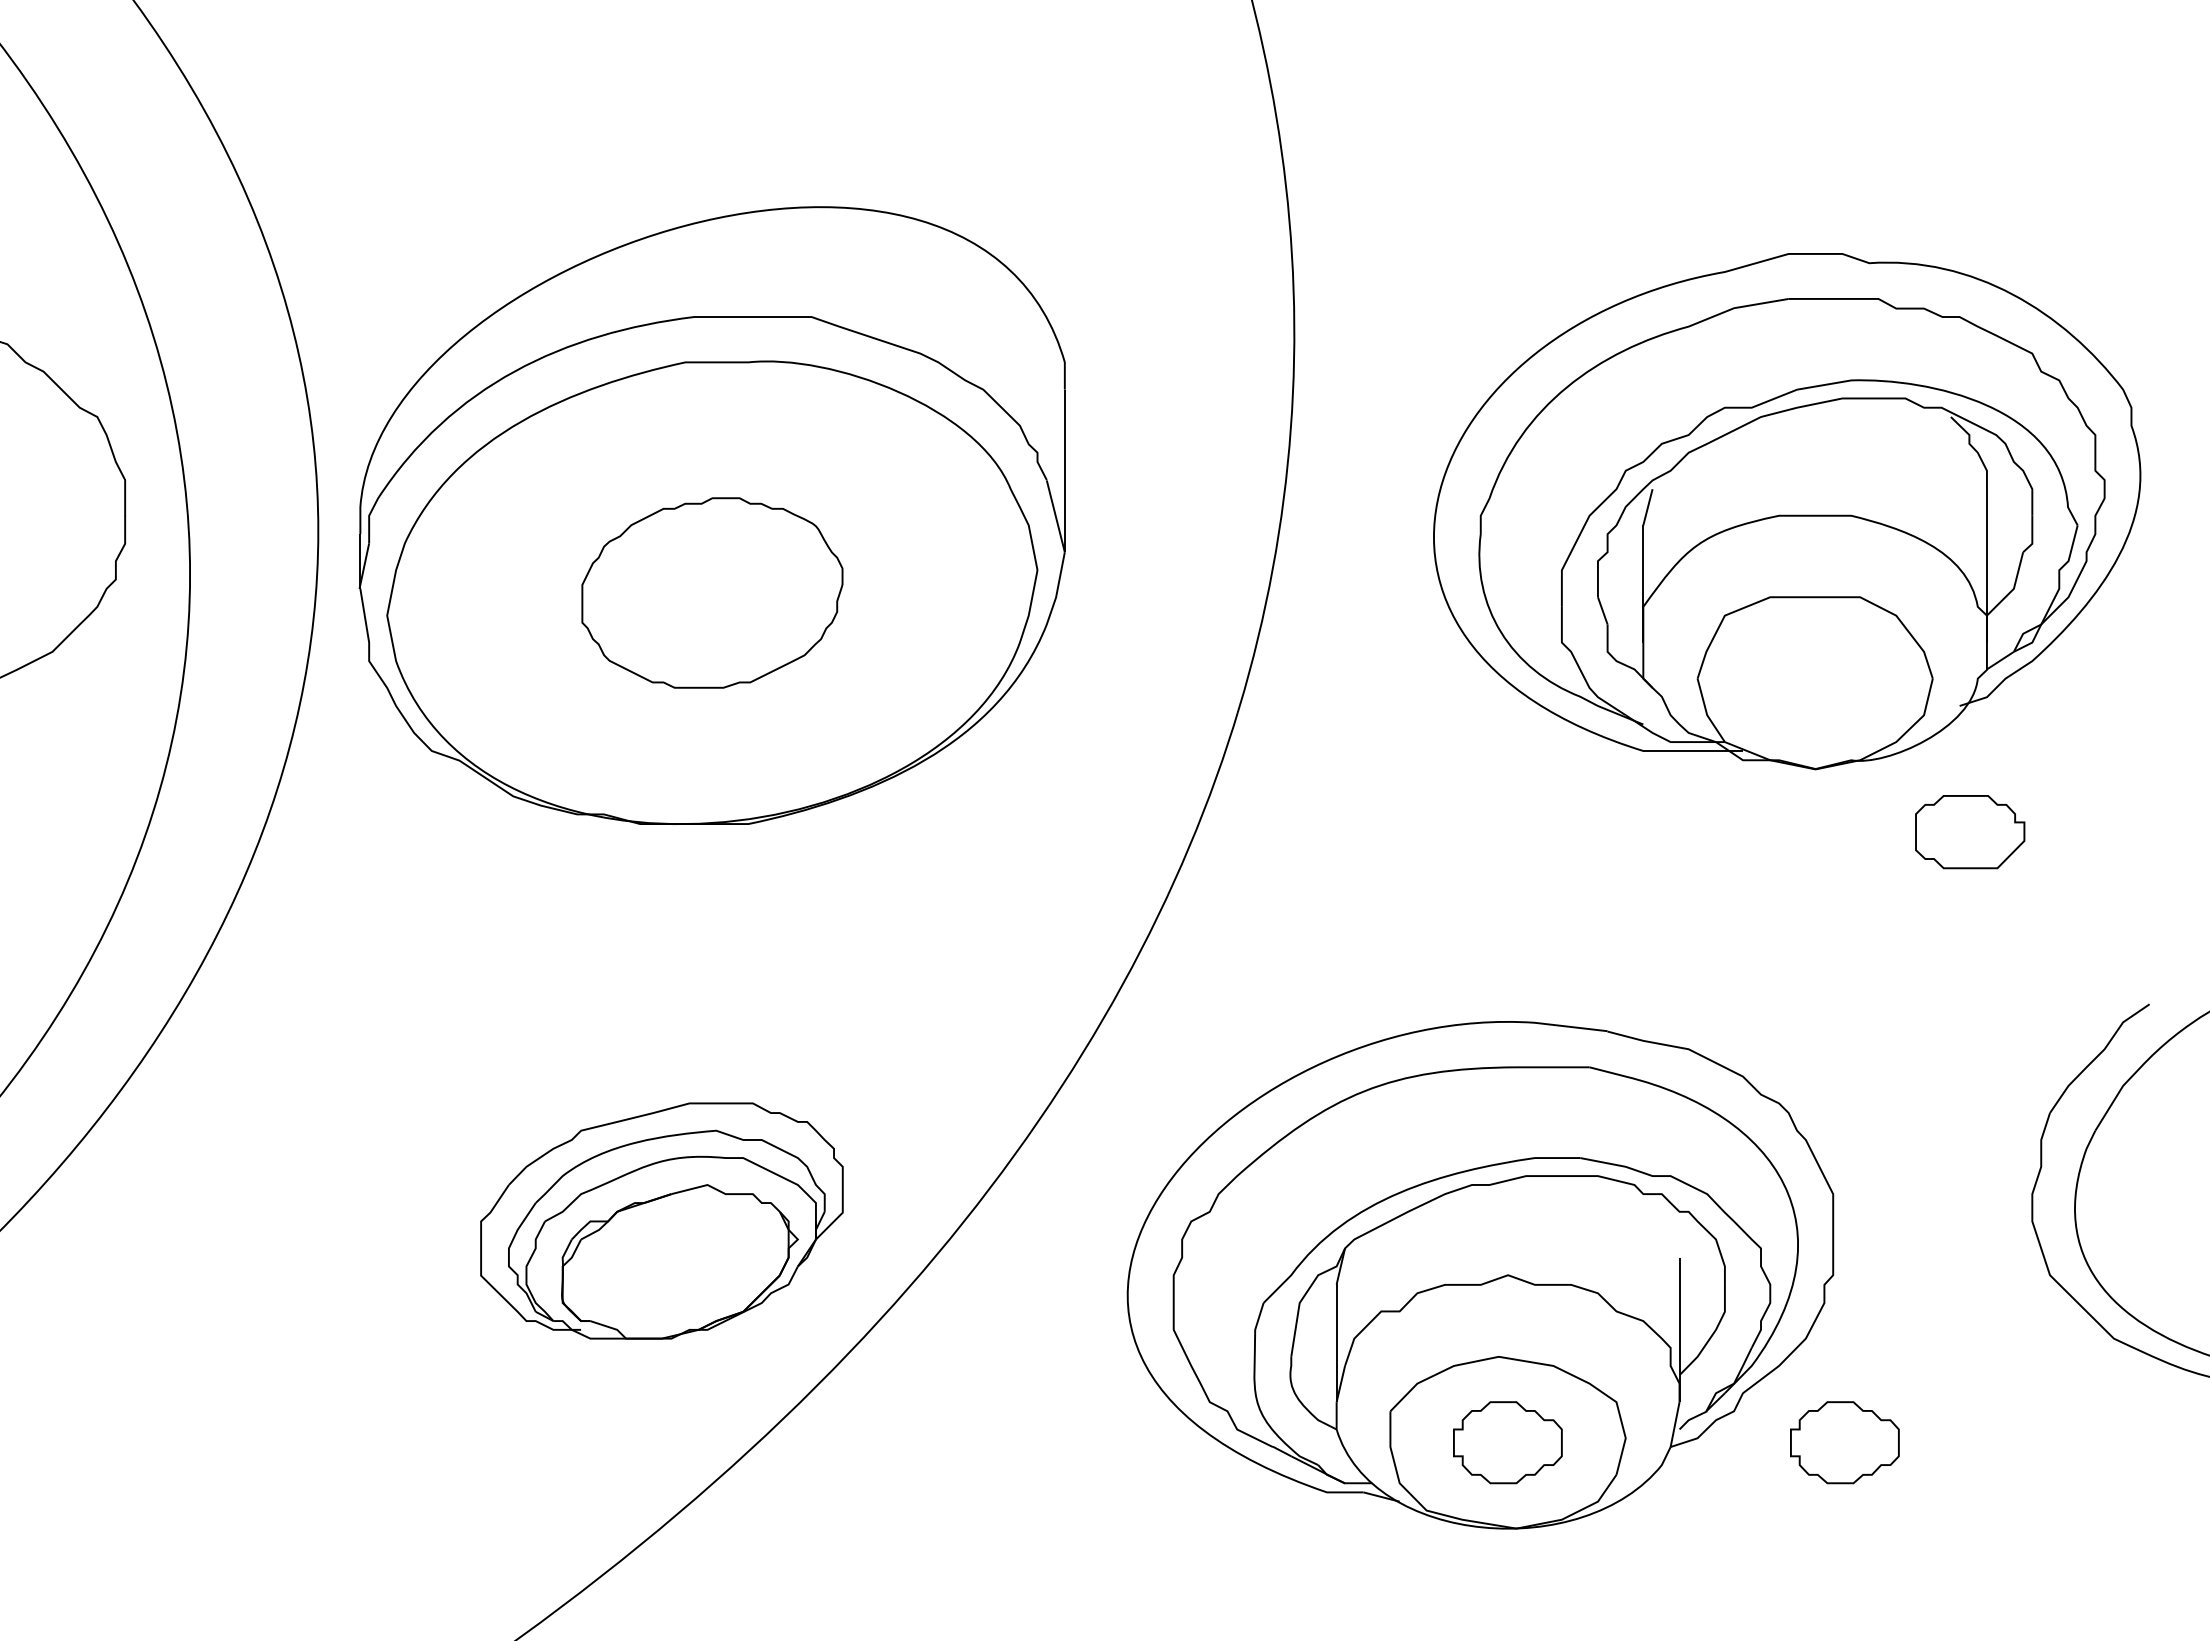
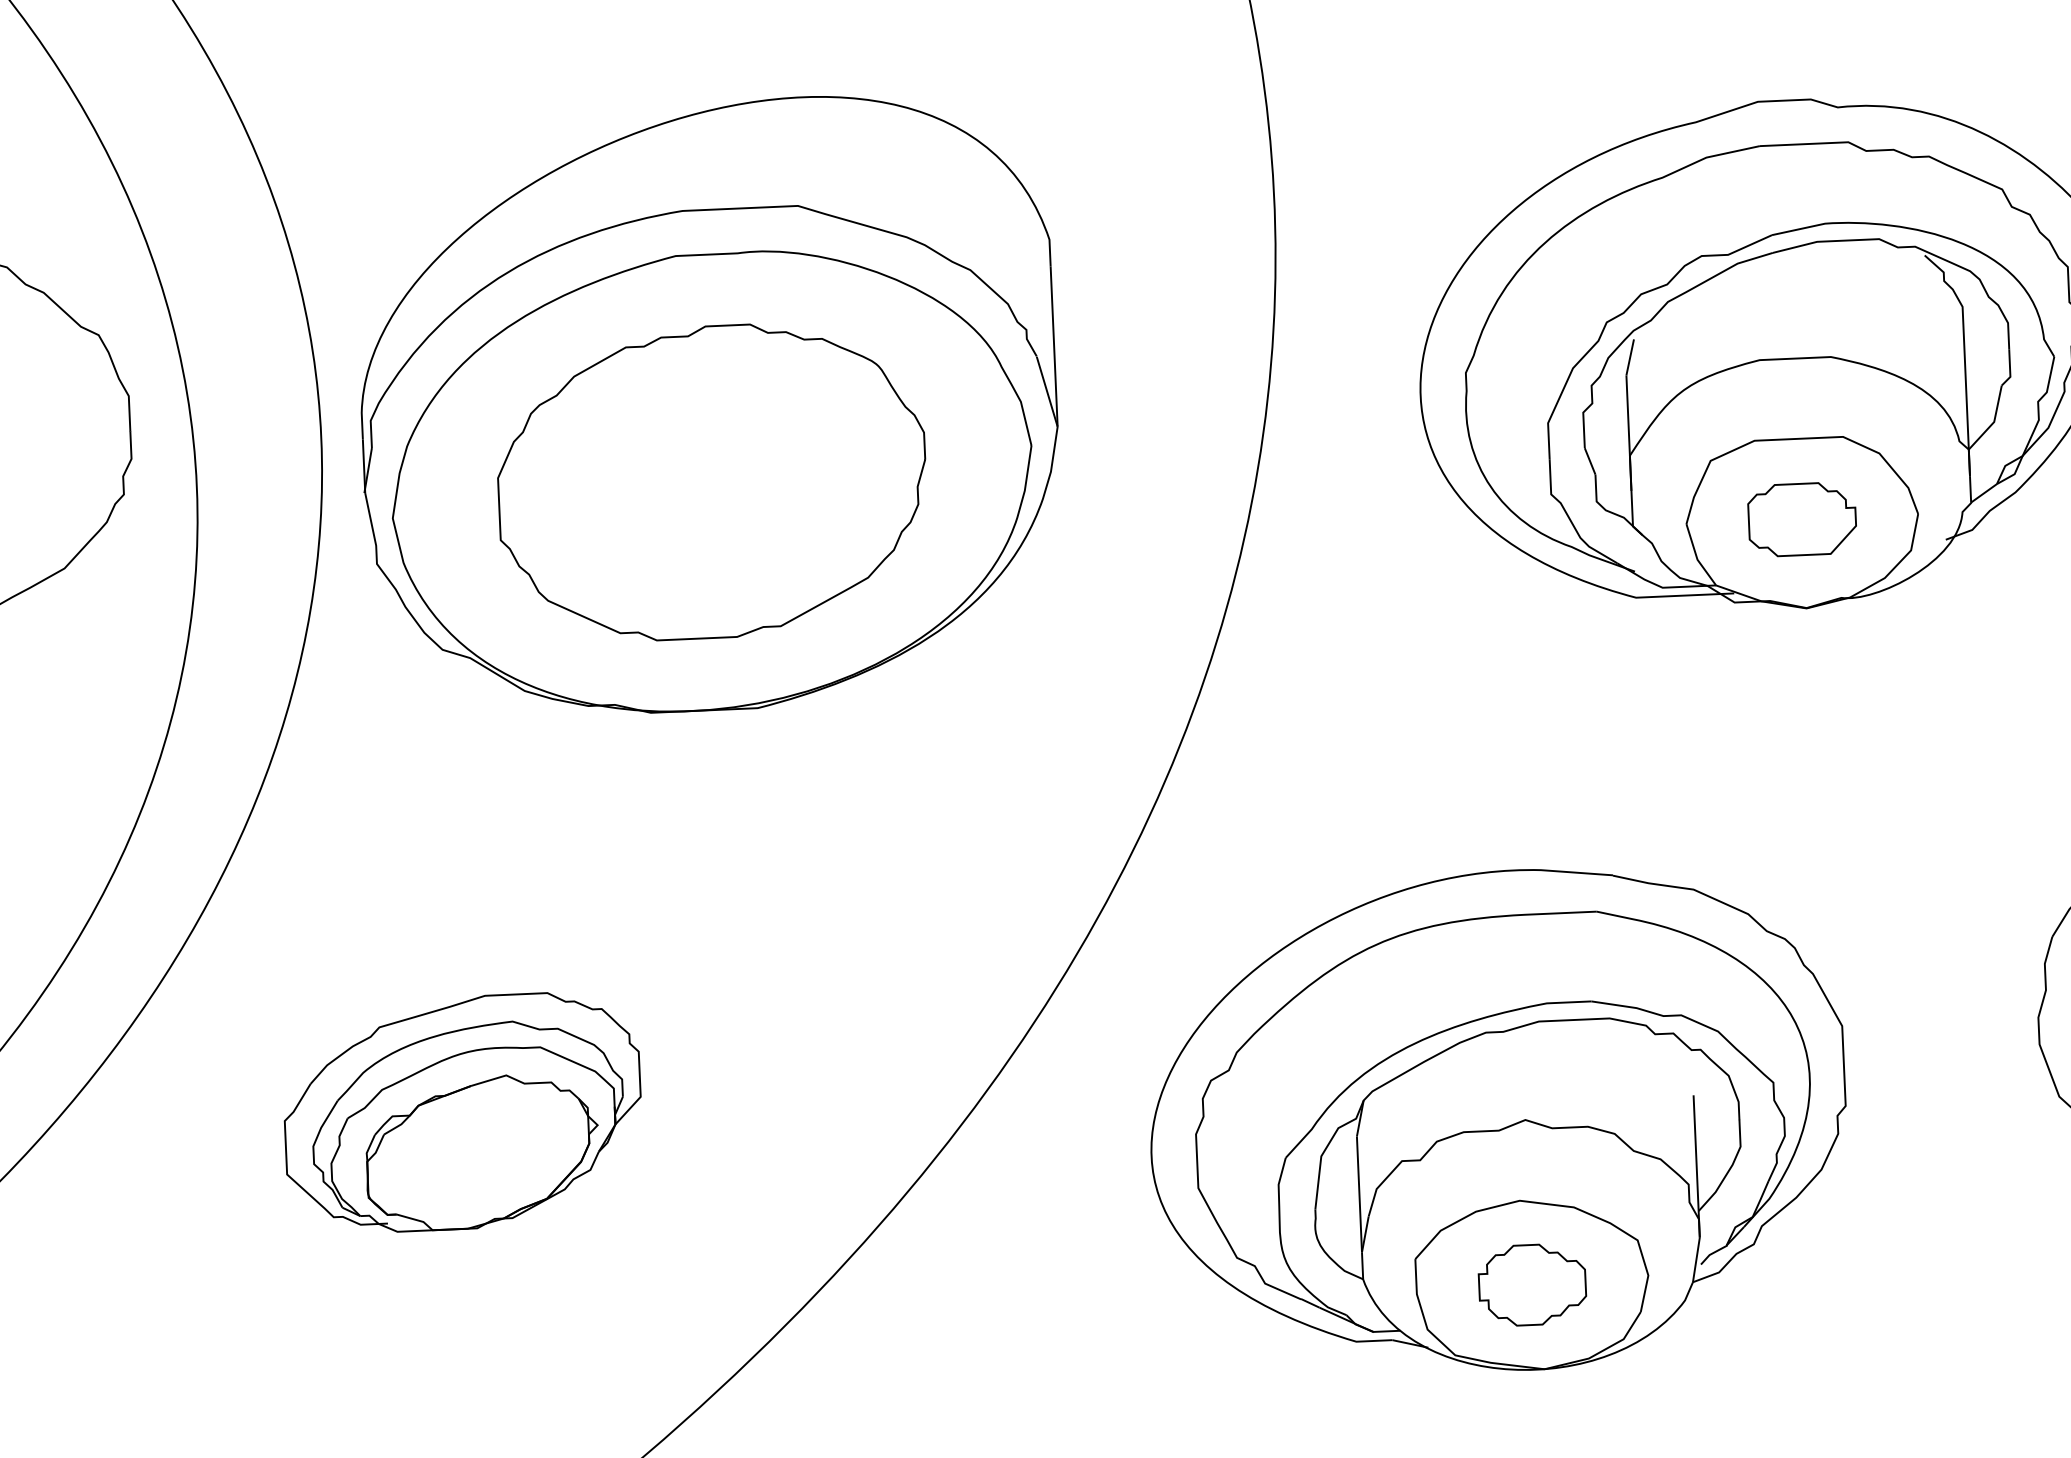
part: (712, 592) -> (712, 481), size x1.67
part: (1970, 832) -> (1802, 519), moved
part: (661, 1220) -> (462, 1112), moved
part: (1844, 1442) -> (1864, 1270), removed

